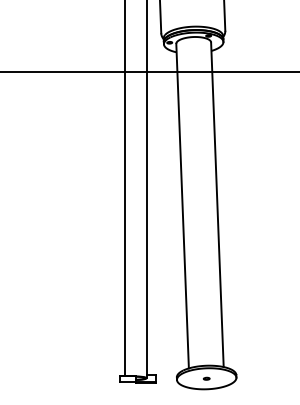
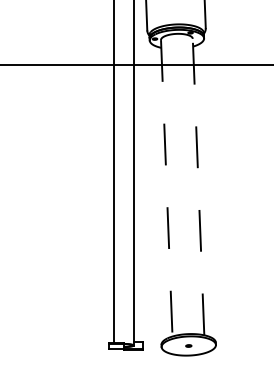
line: (217, 204) -> (198, 186), solid -> dashed
line: (182, 206) -> (166, 188), solid -> dashed

